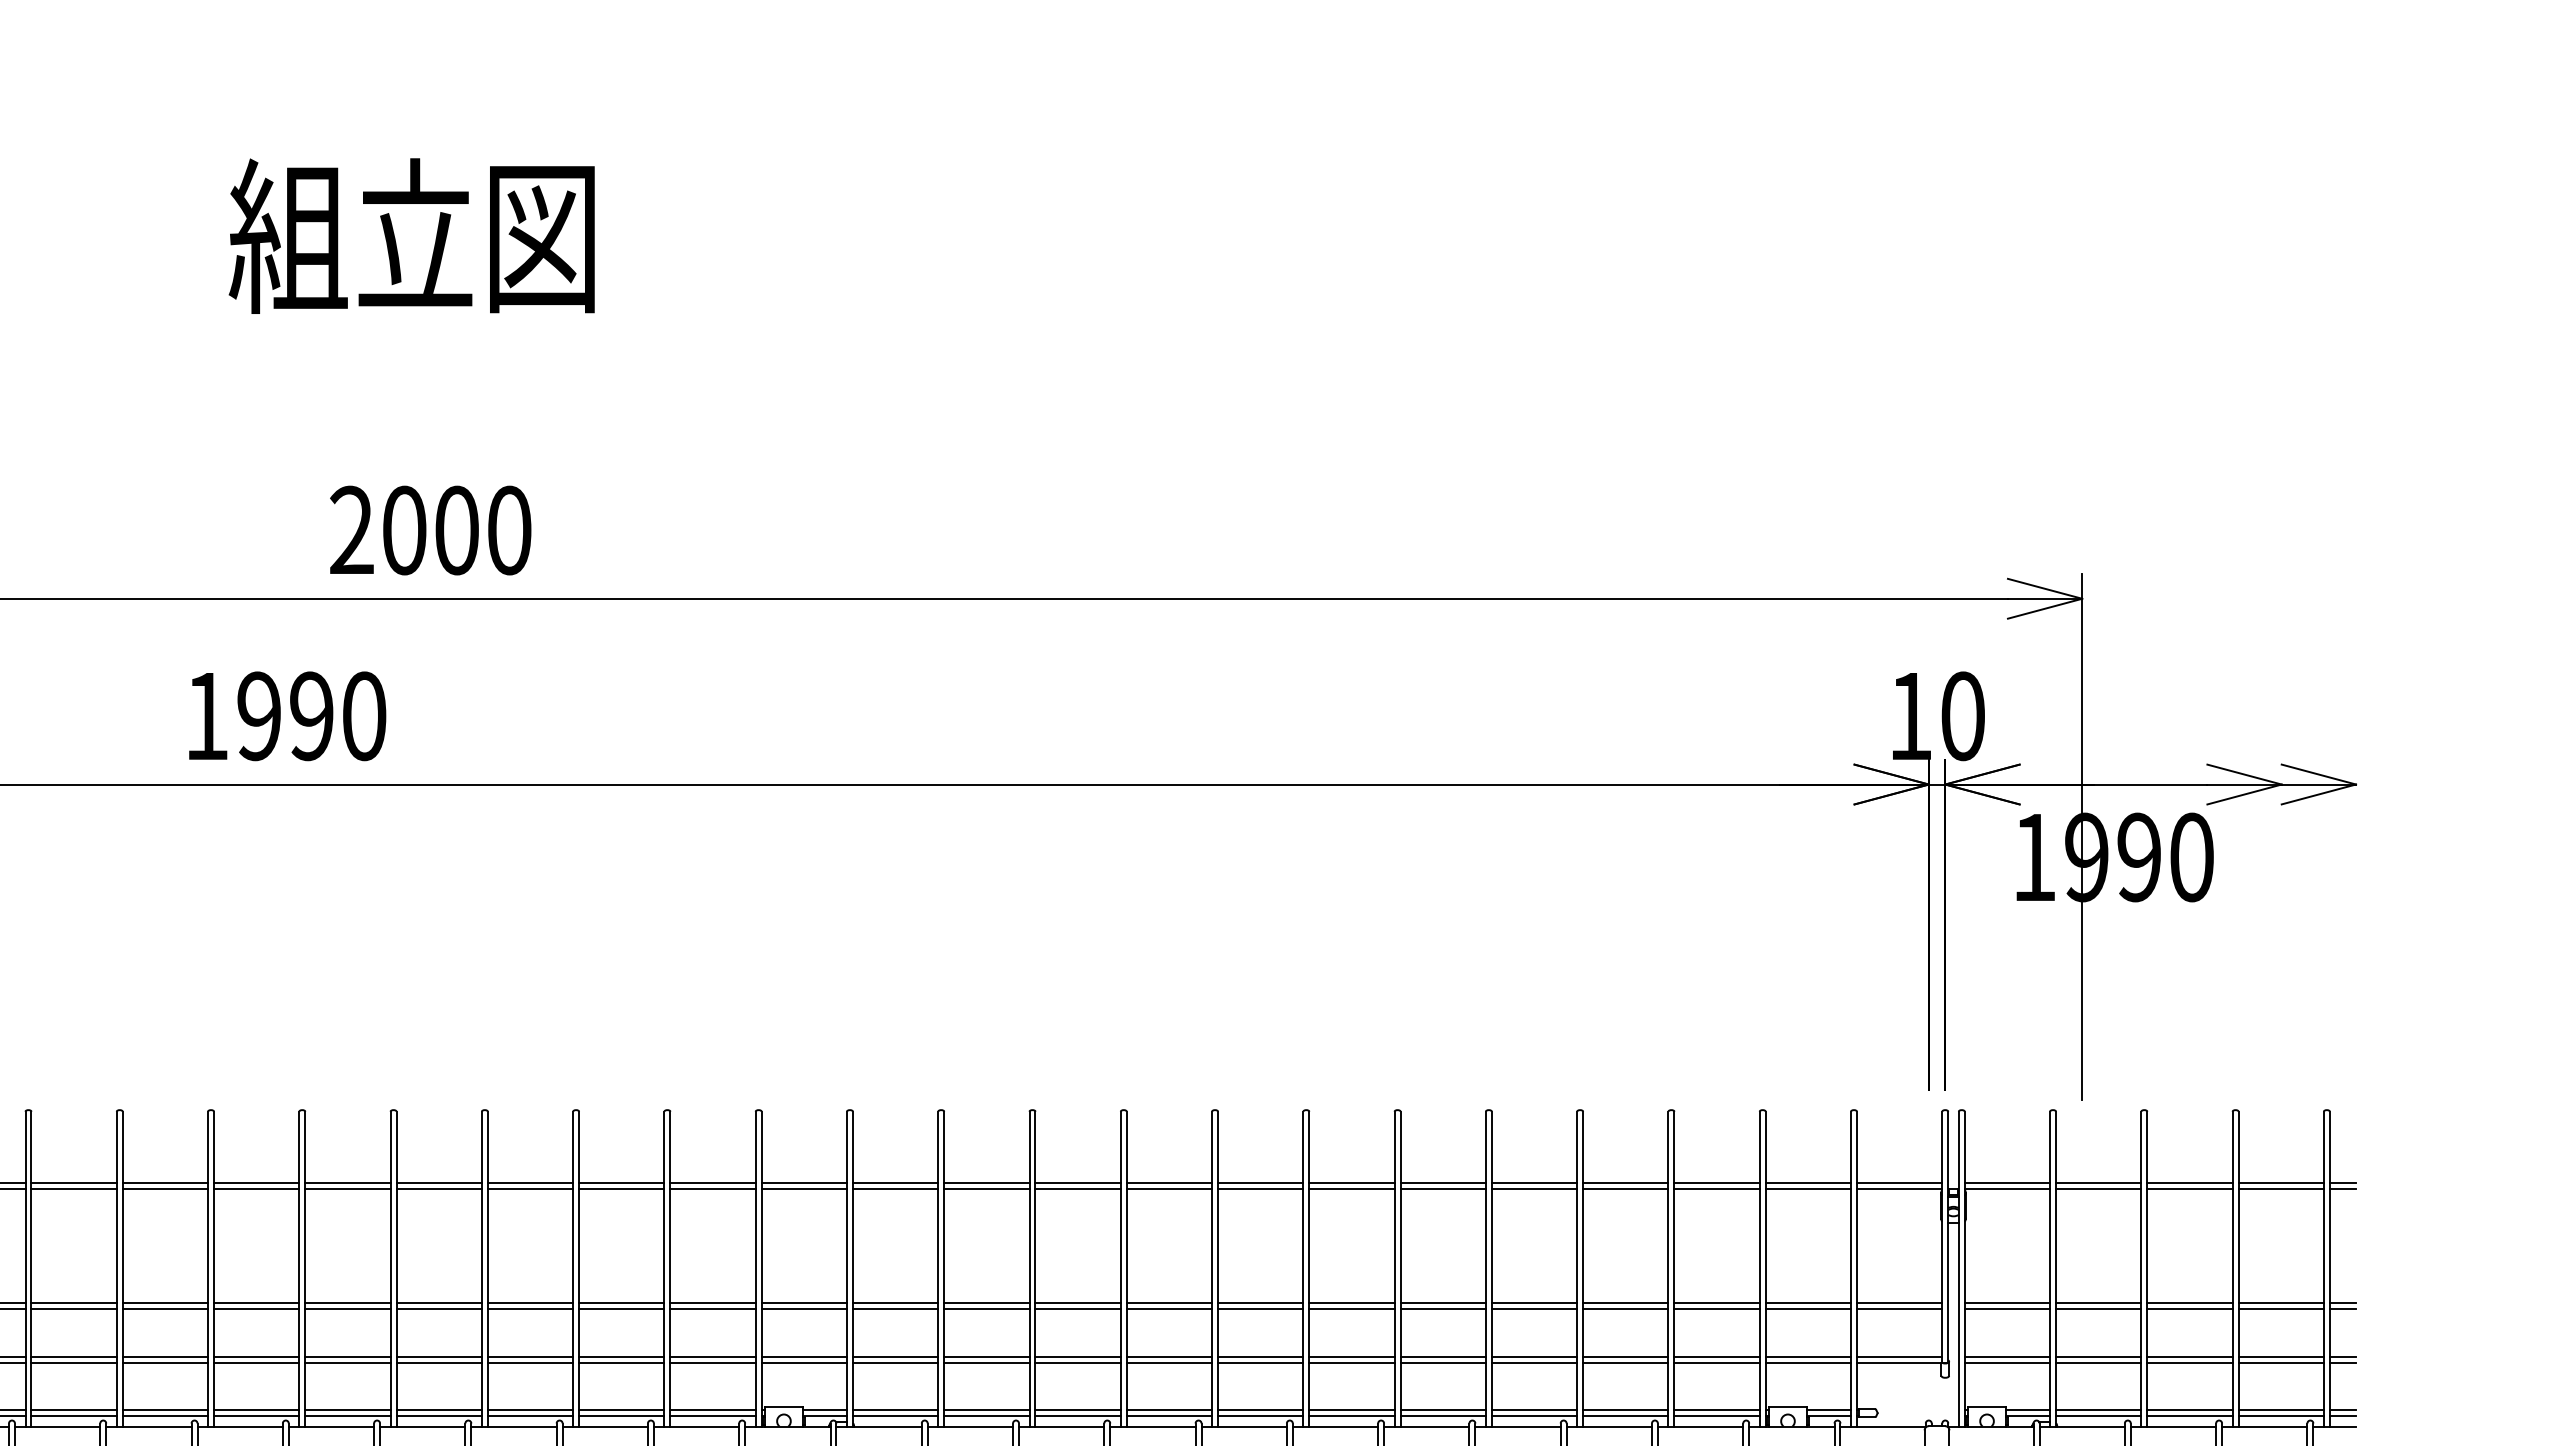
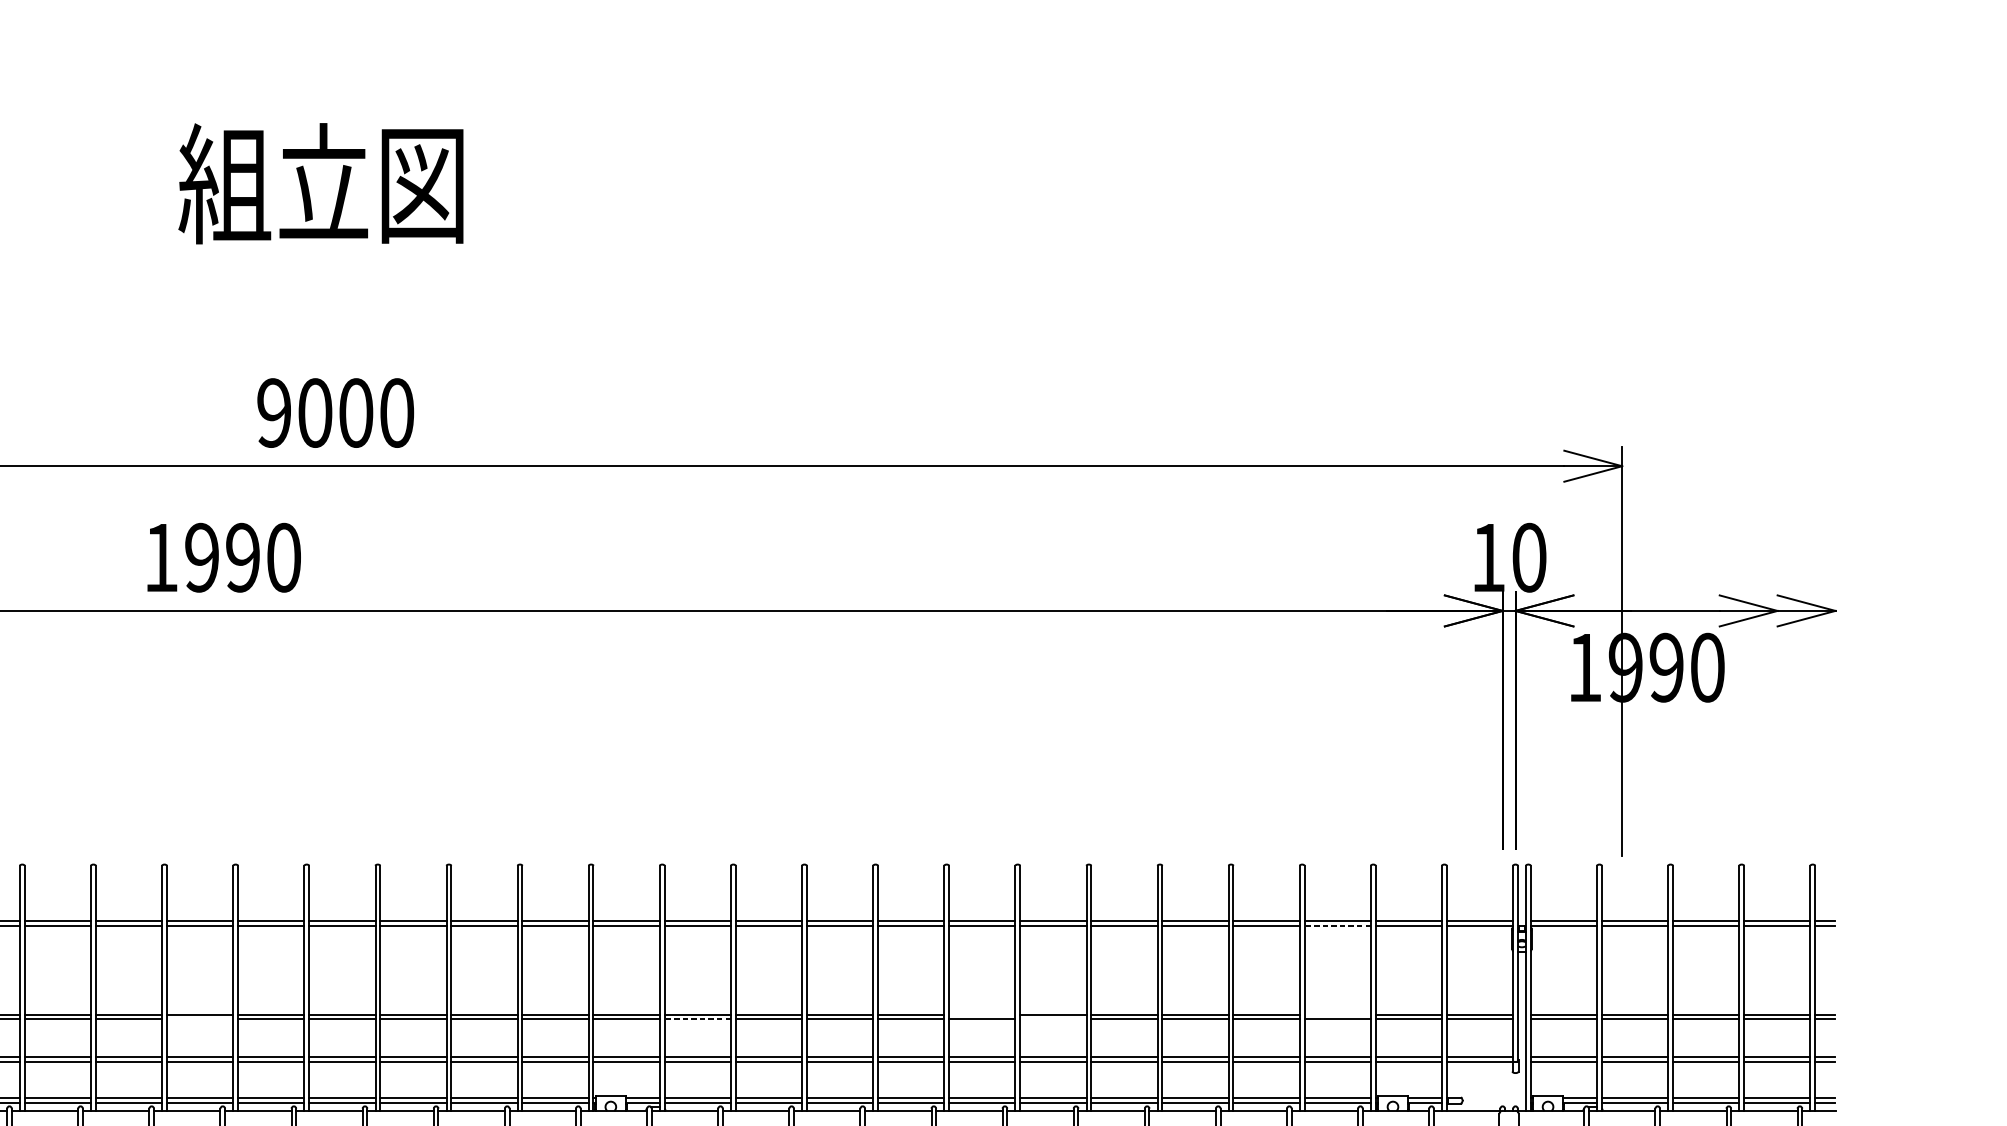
text: (351, 530) -> (273, 413), 2000 -> 9000
line: (1717, 1188) -> (1338, 925), solid -> dashed
line: (1260, 1302) -> (982, 1014), removed
line: (1716, 1302) -> (1337, 1014), removed
line: (256, 1308) -> (199, 1019), removed
line: (895, 1308) -> (697, 1019), solid -> dashed
line: (1351, 1308) -> (1052, 1019), removed

